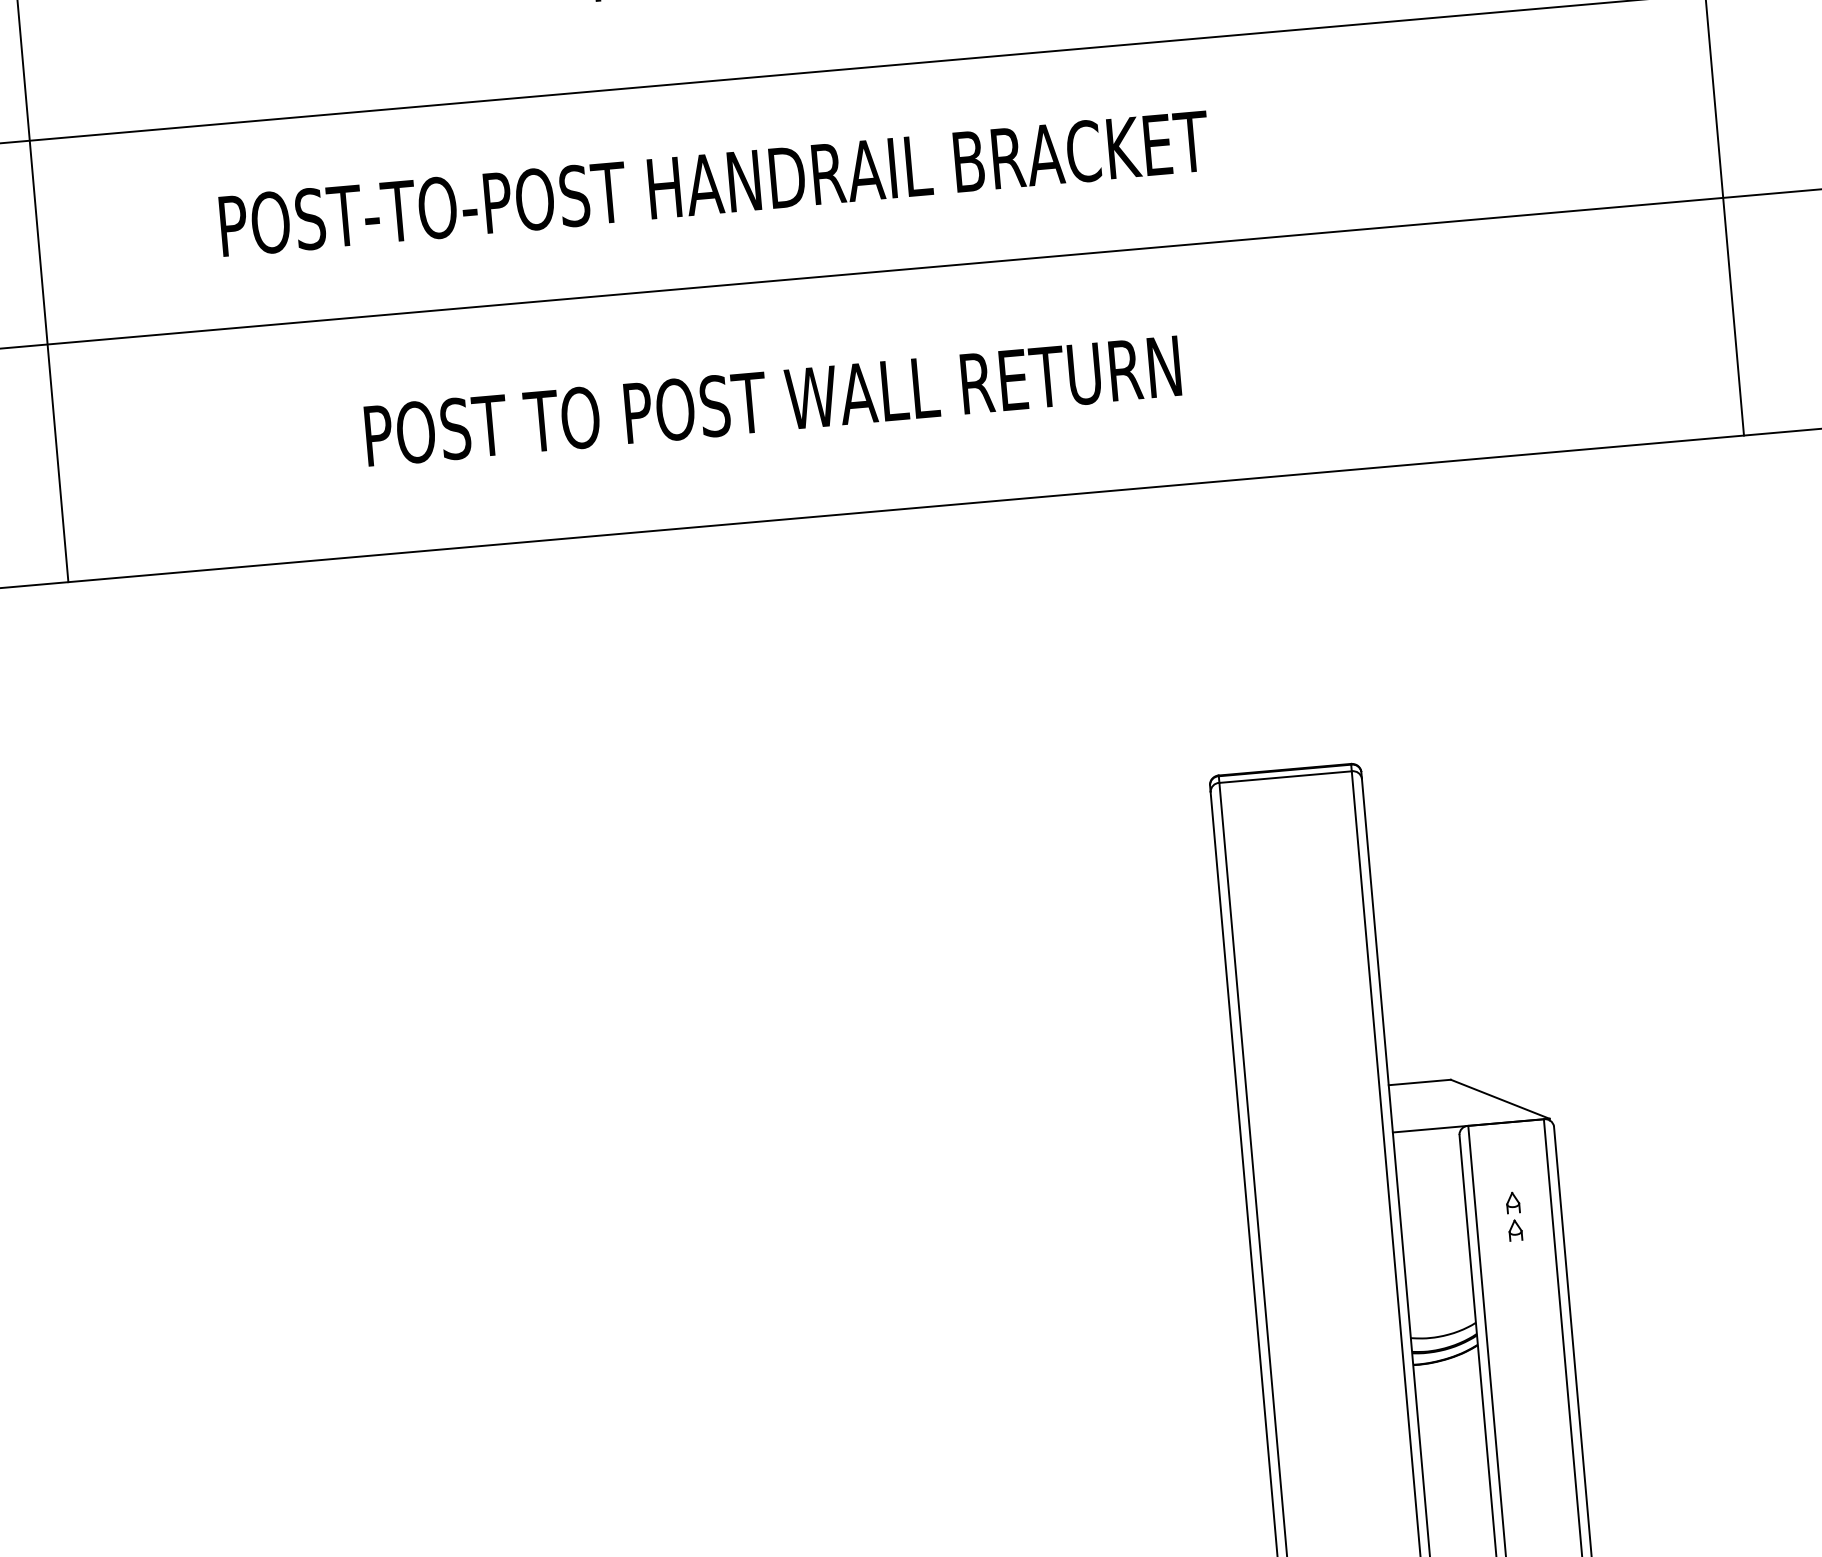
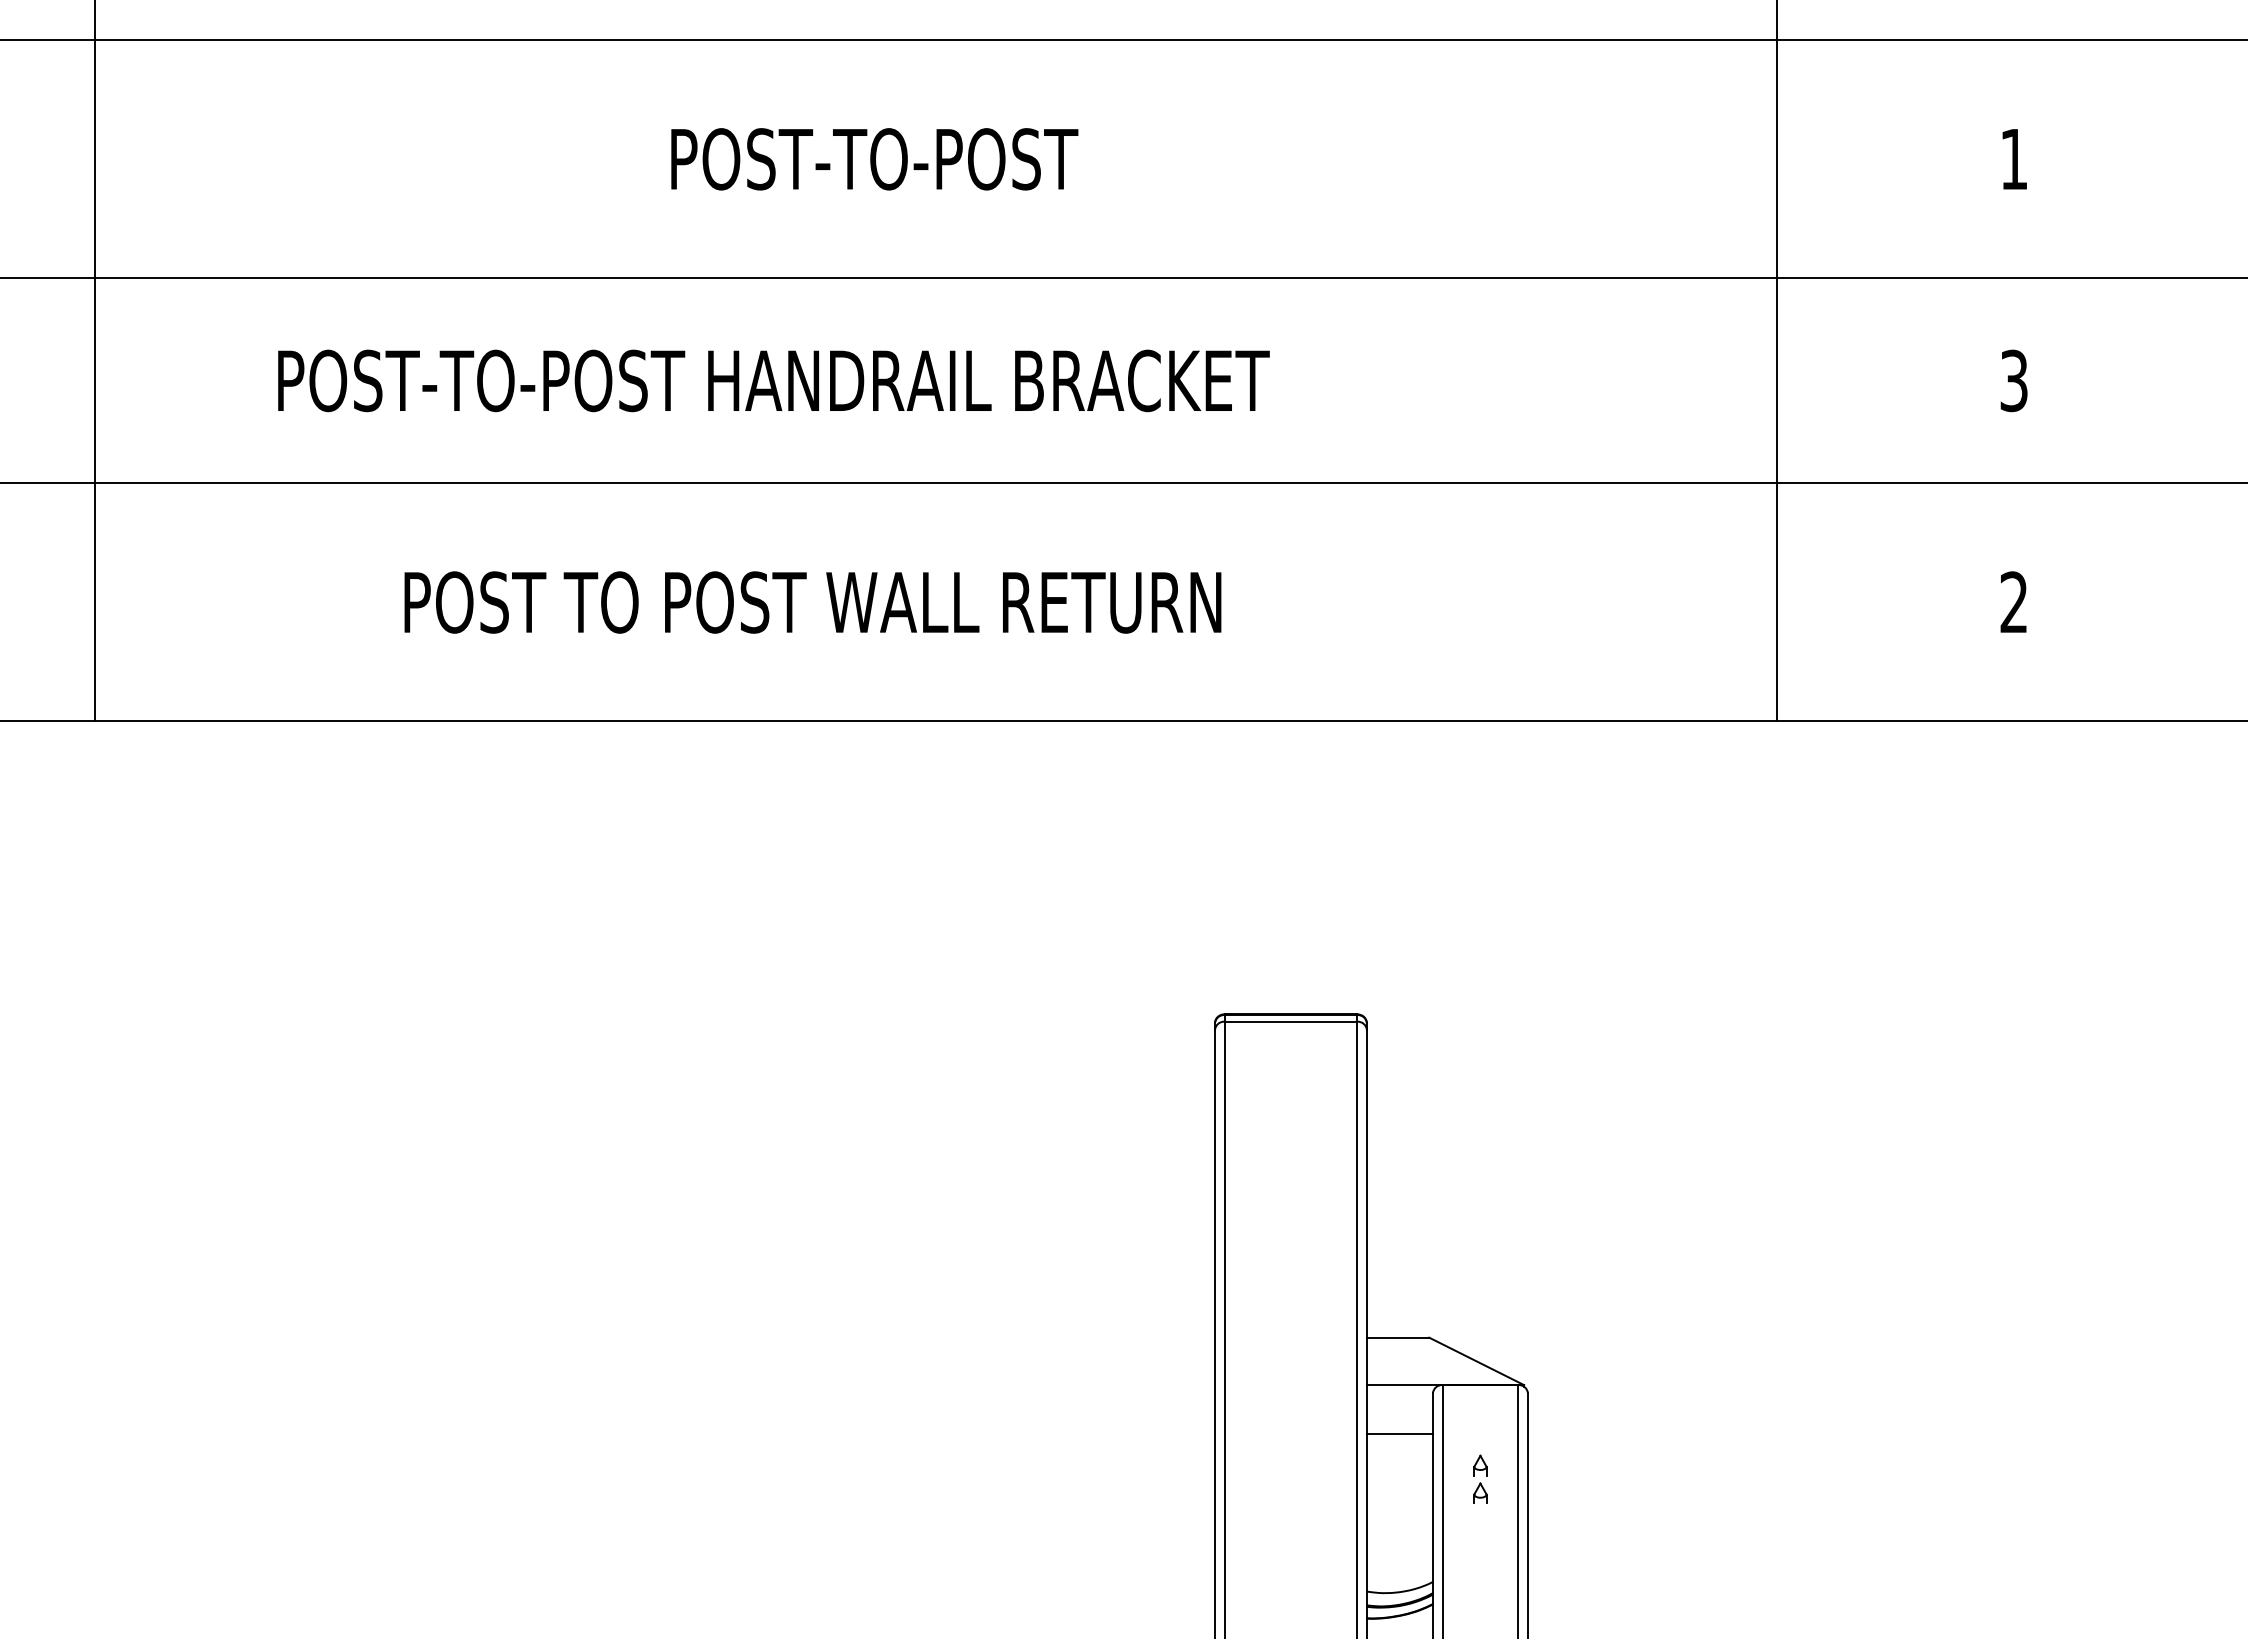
line: (1429, 1178) -> (1399, 1434), added

